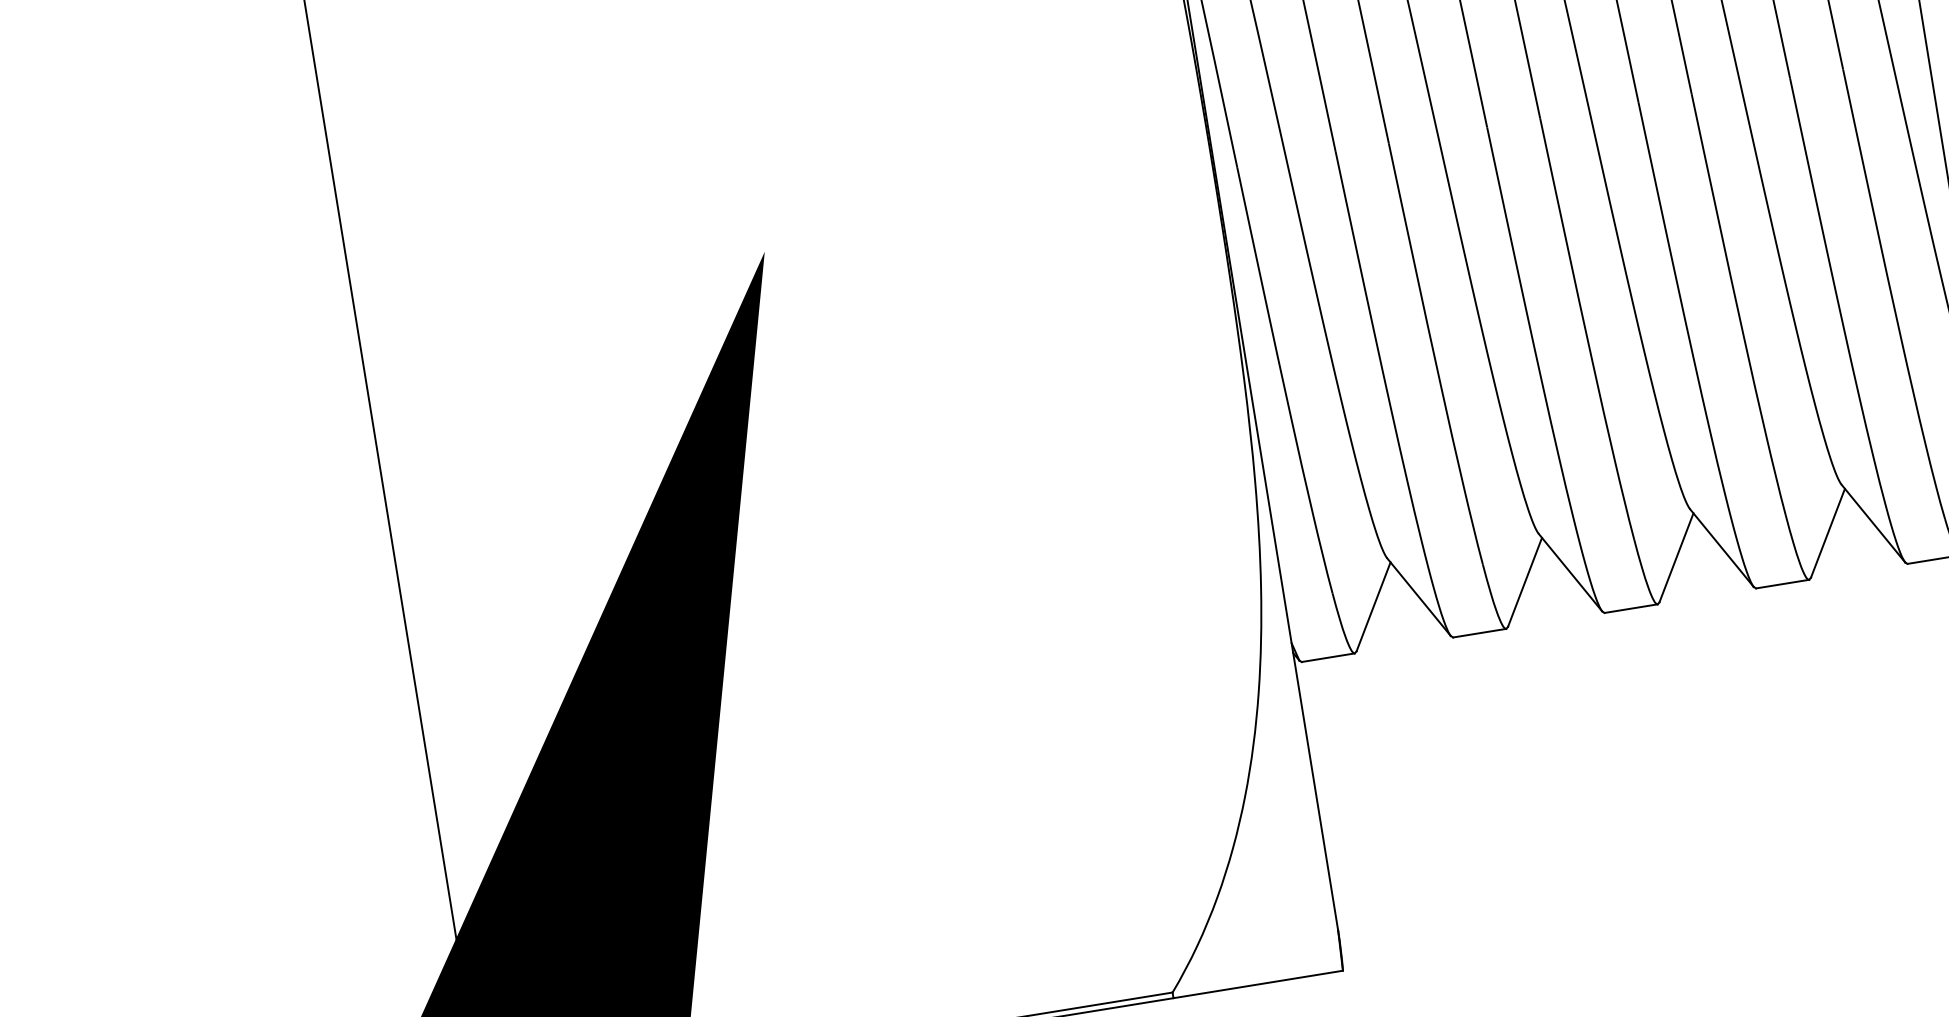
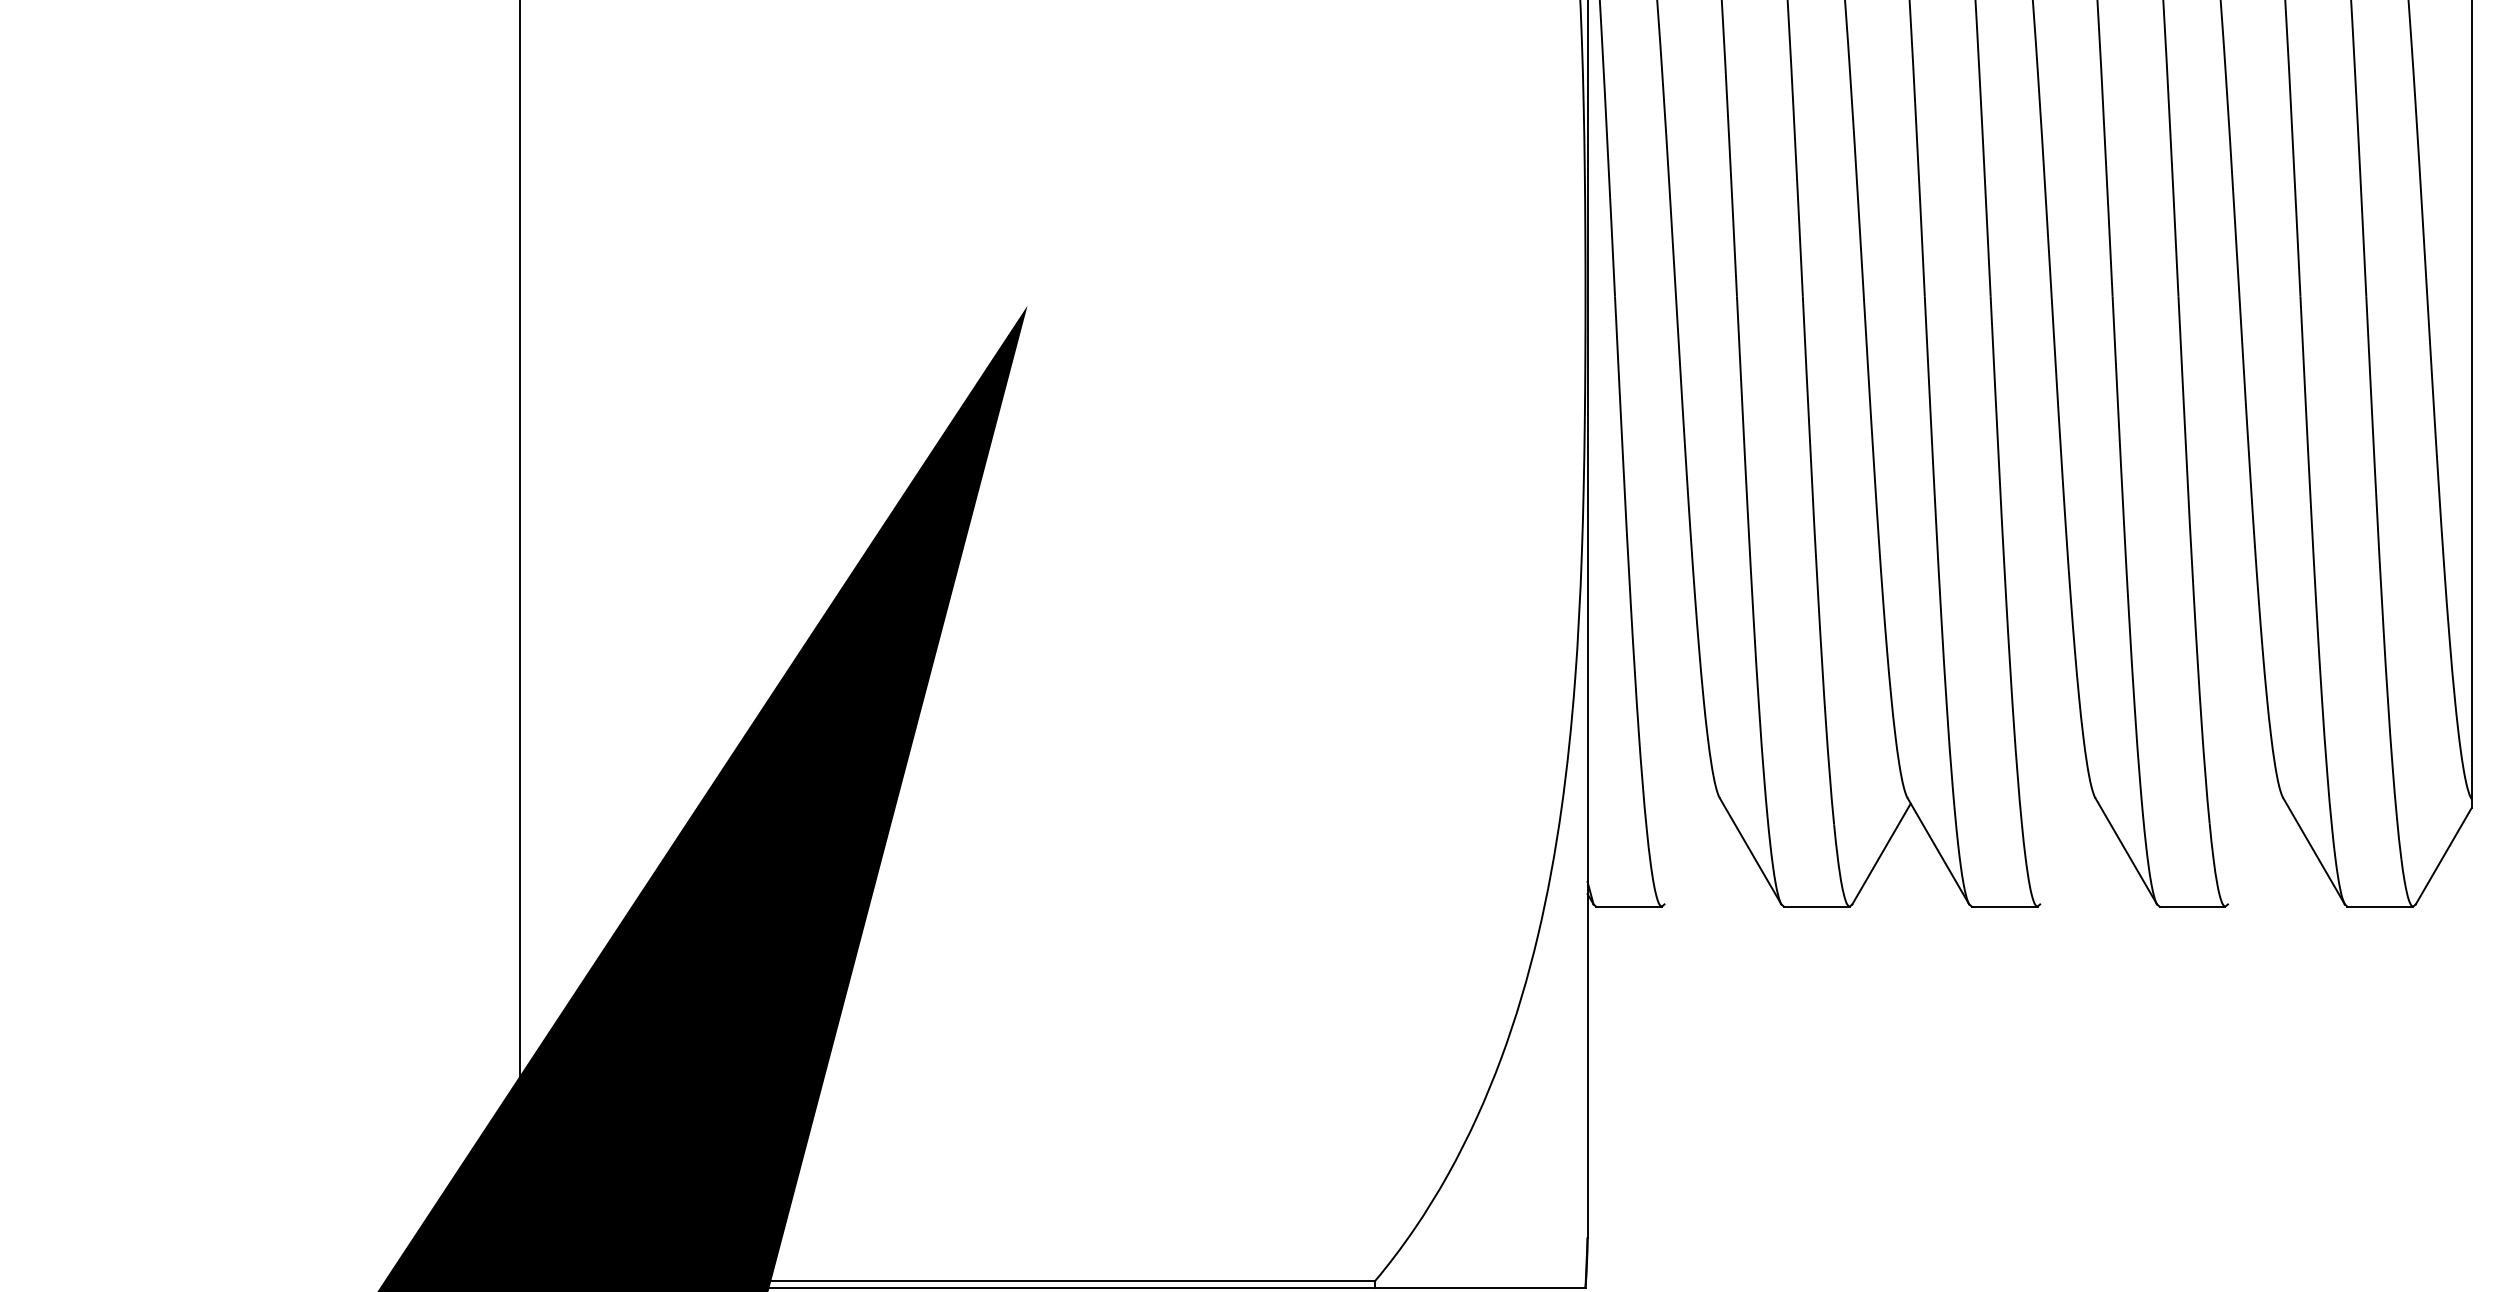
line: (1827, 532) -> (2256, 853), removed
line: (1676, 557) -> (2069, 853), removed
line: (1373, 606) -> (1693, 853), removed

